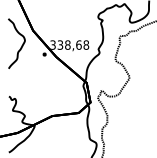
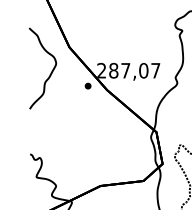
text: (69, 44) -> (128, 69), 338,68 -> 287,07

